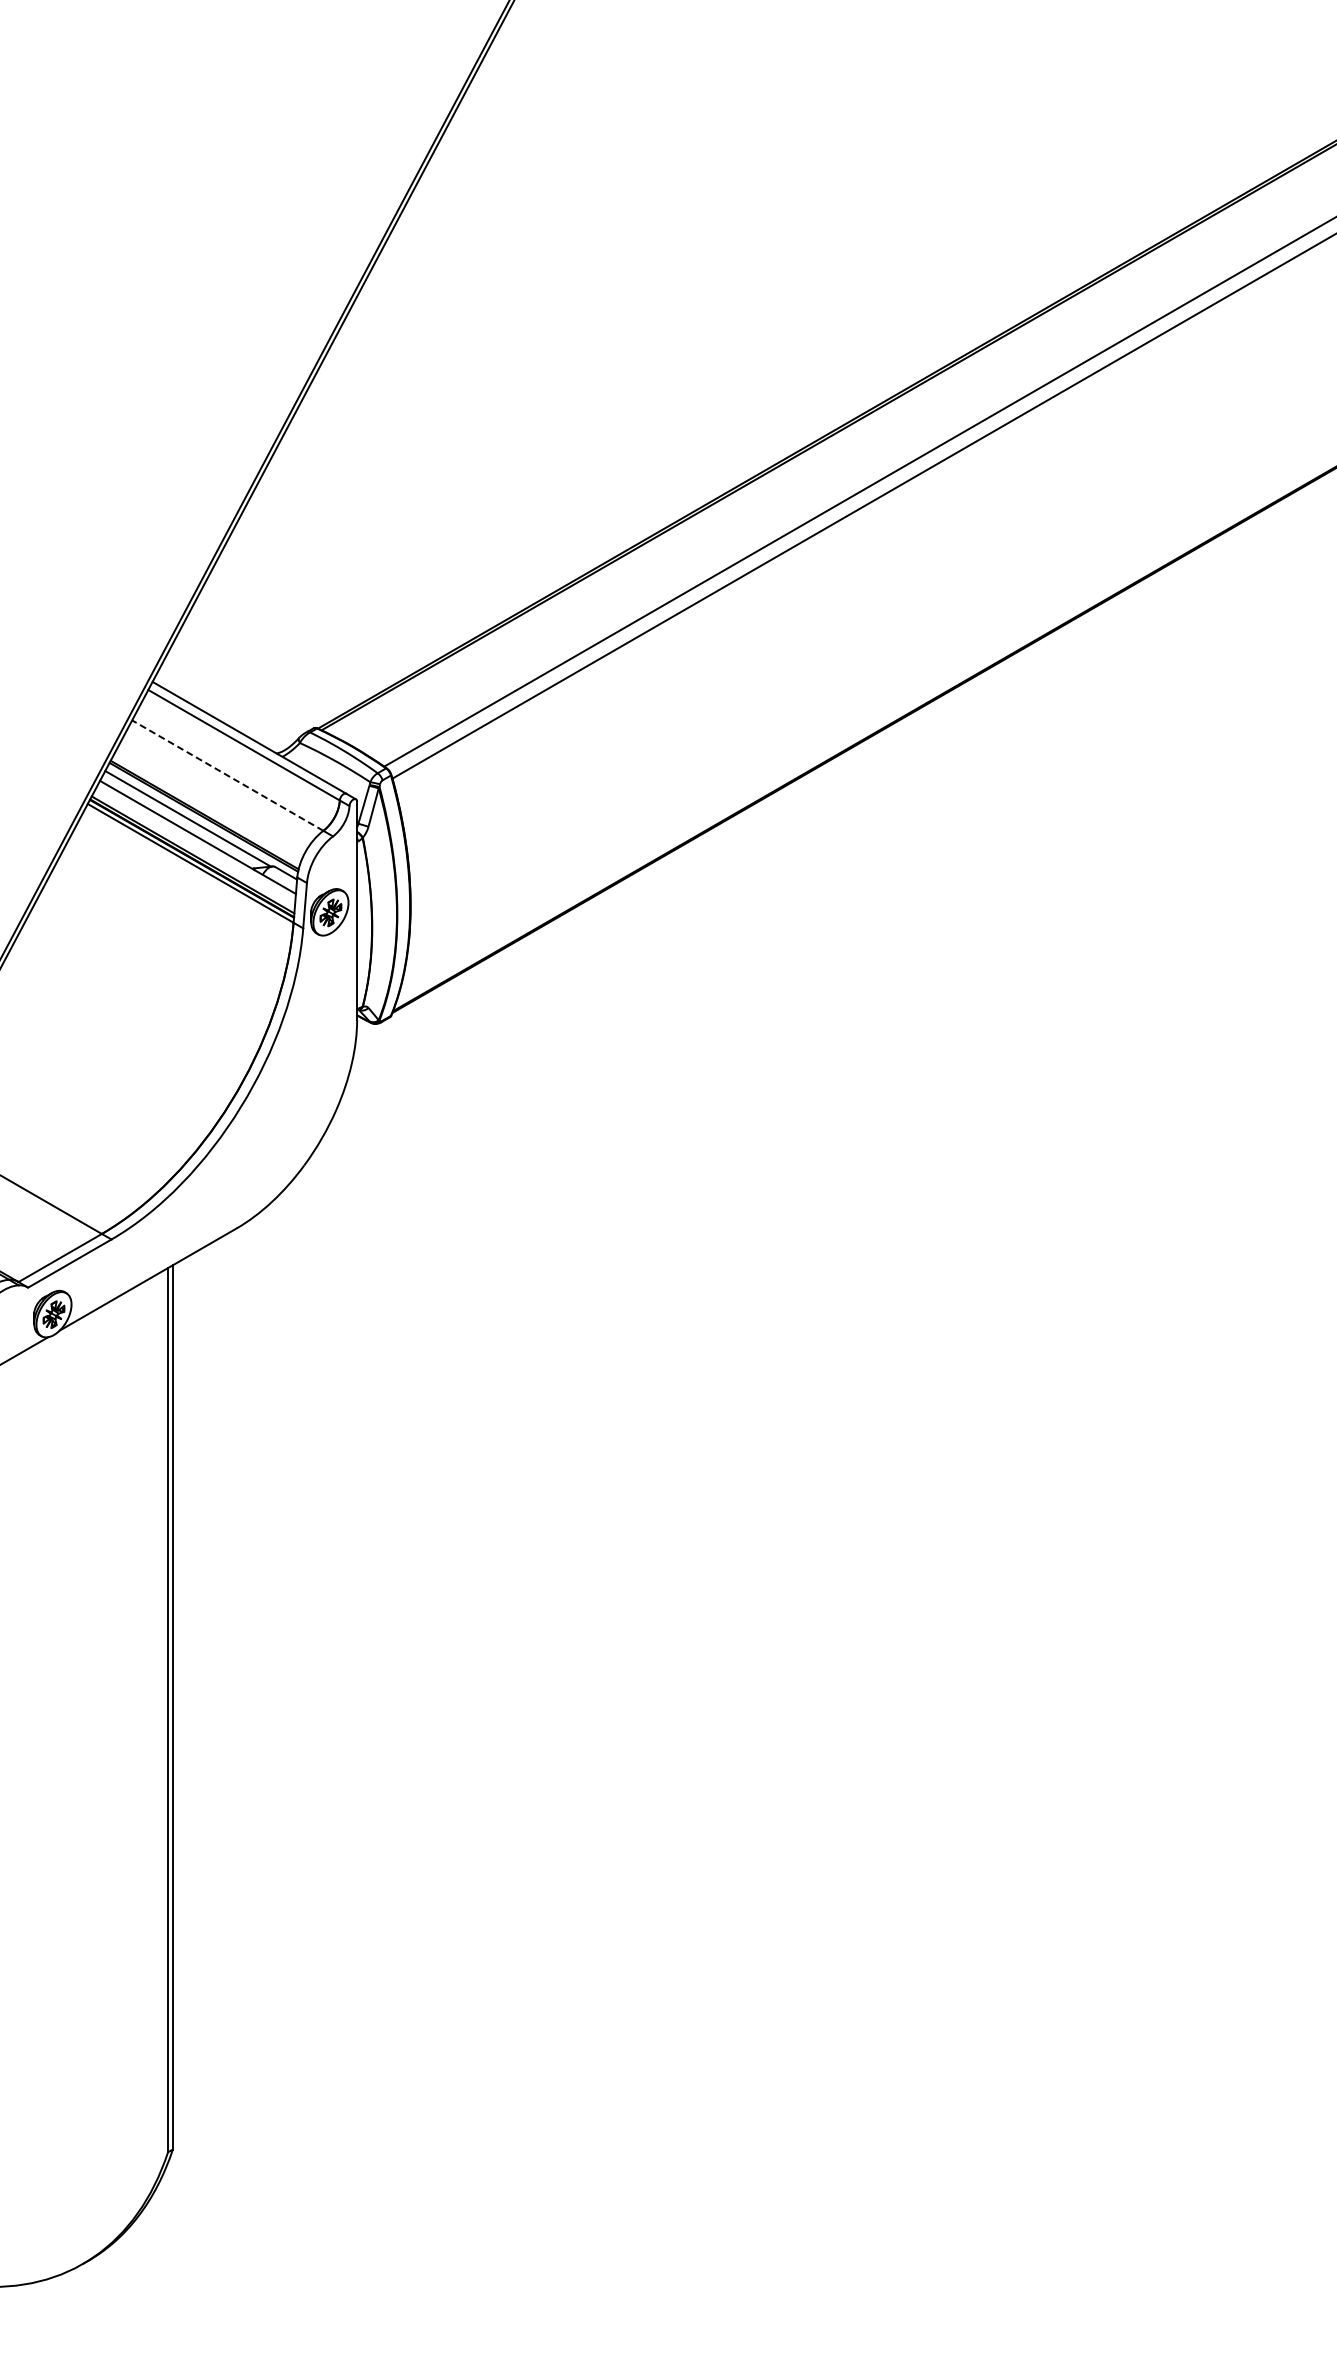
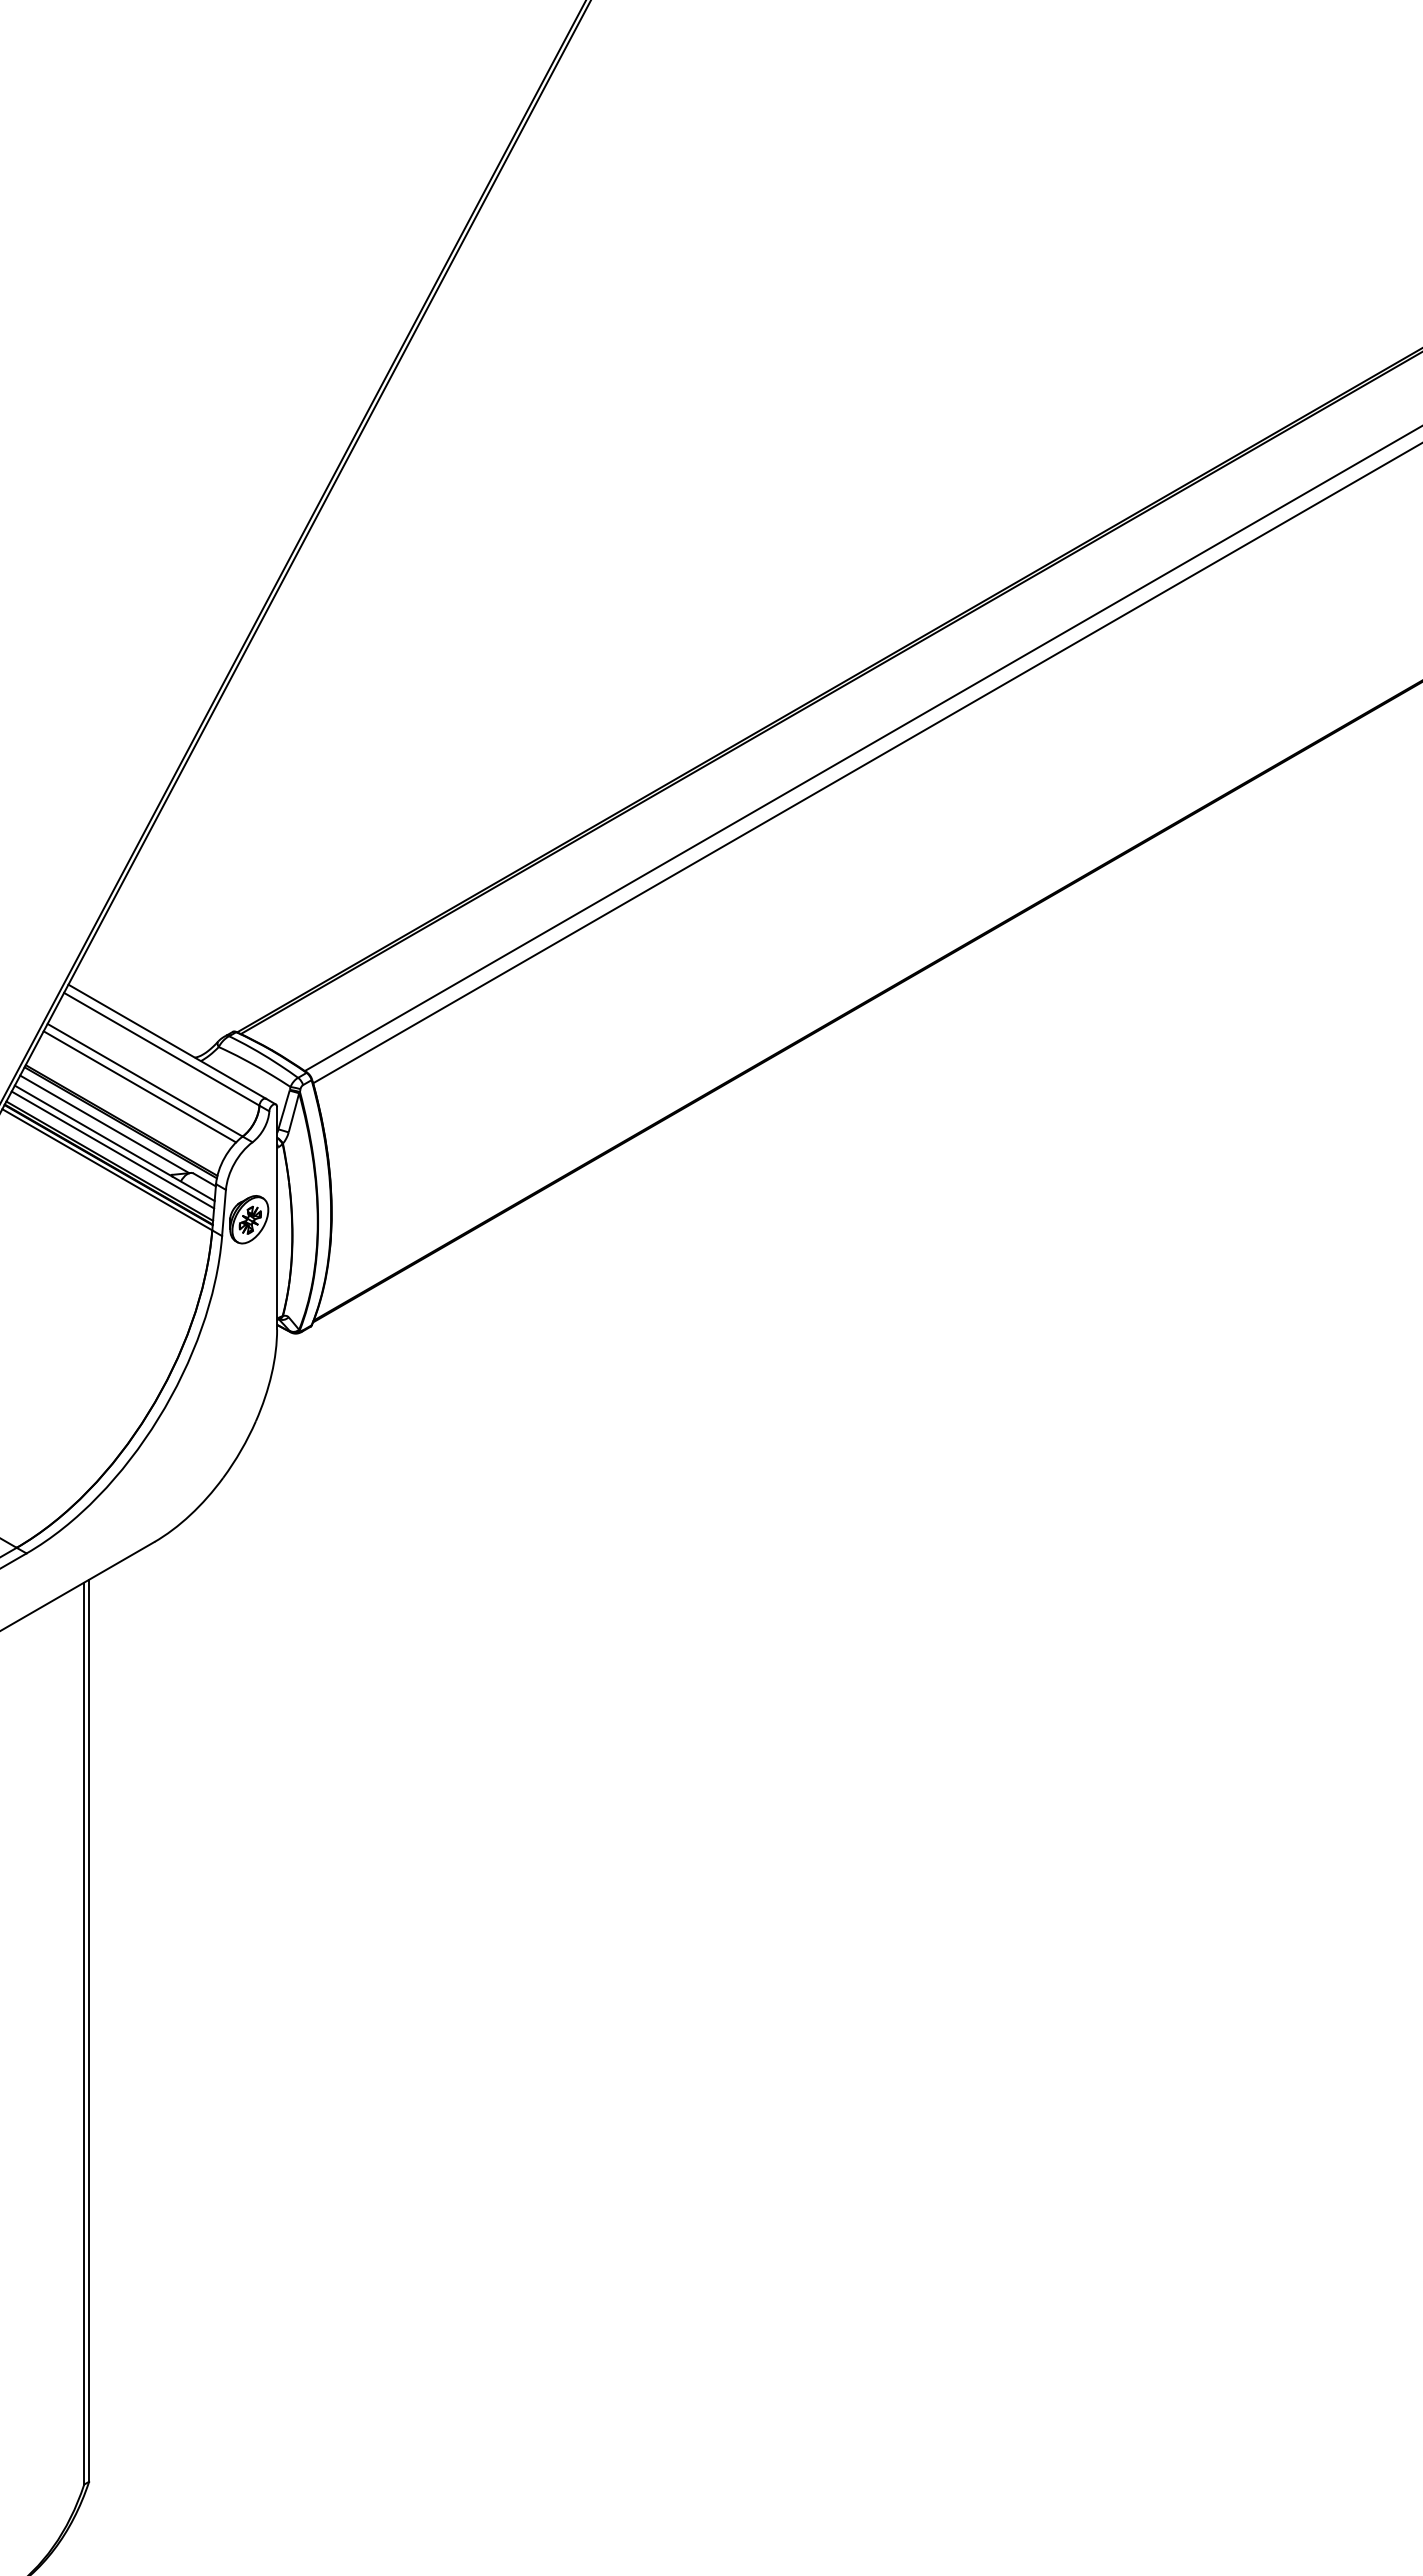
line: (228, 775) -> (145, 1080), dashed -> solid
line: (222, 781) -> (139, 1086), added
line: (195, 843) -> (112, 1149), added

